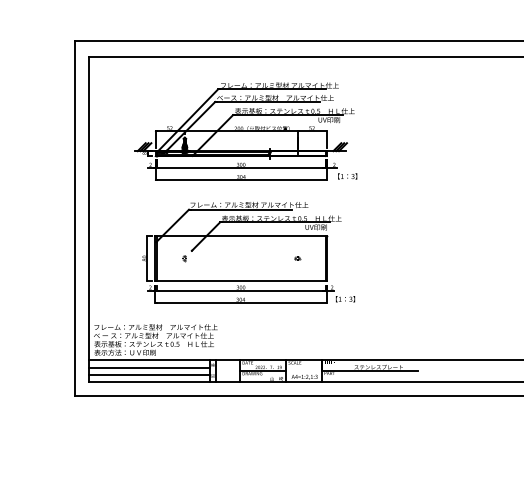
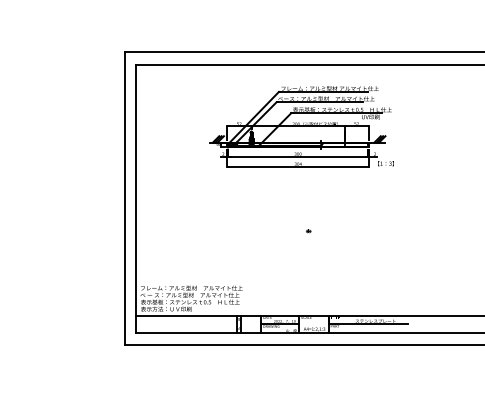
part: (245, 131) -> (301, 126), moved
part: (248, 252) -> (268, 226), removed
line: (149, 367) -> (186, 321), removed
line: (149, 374) -> (186, 327), removed

